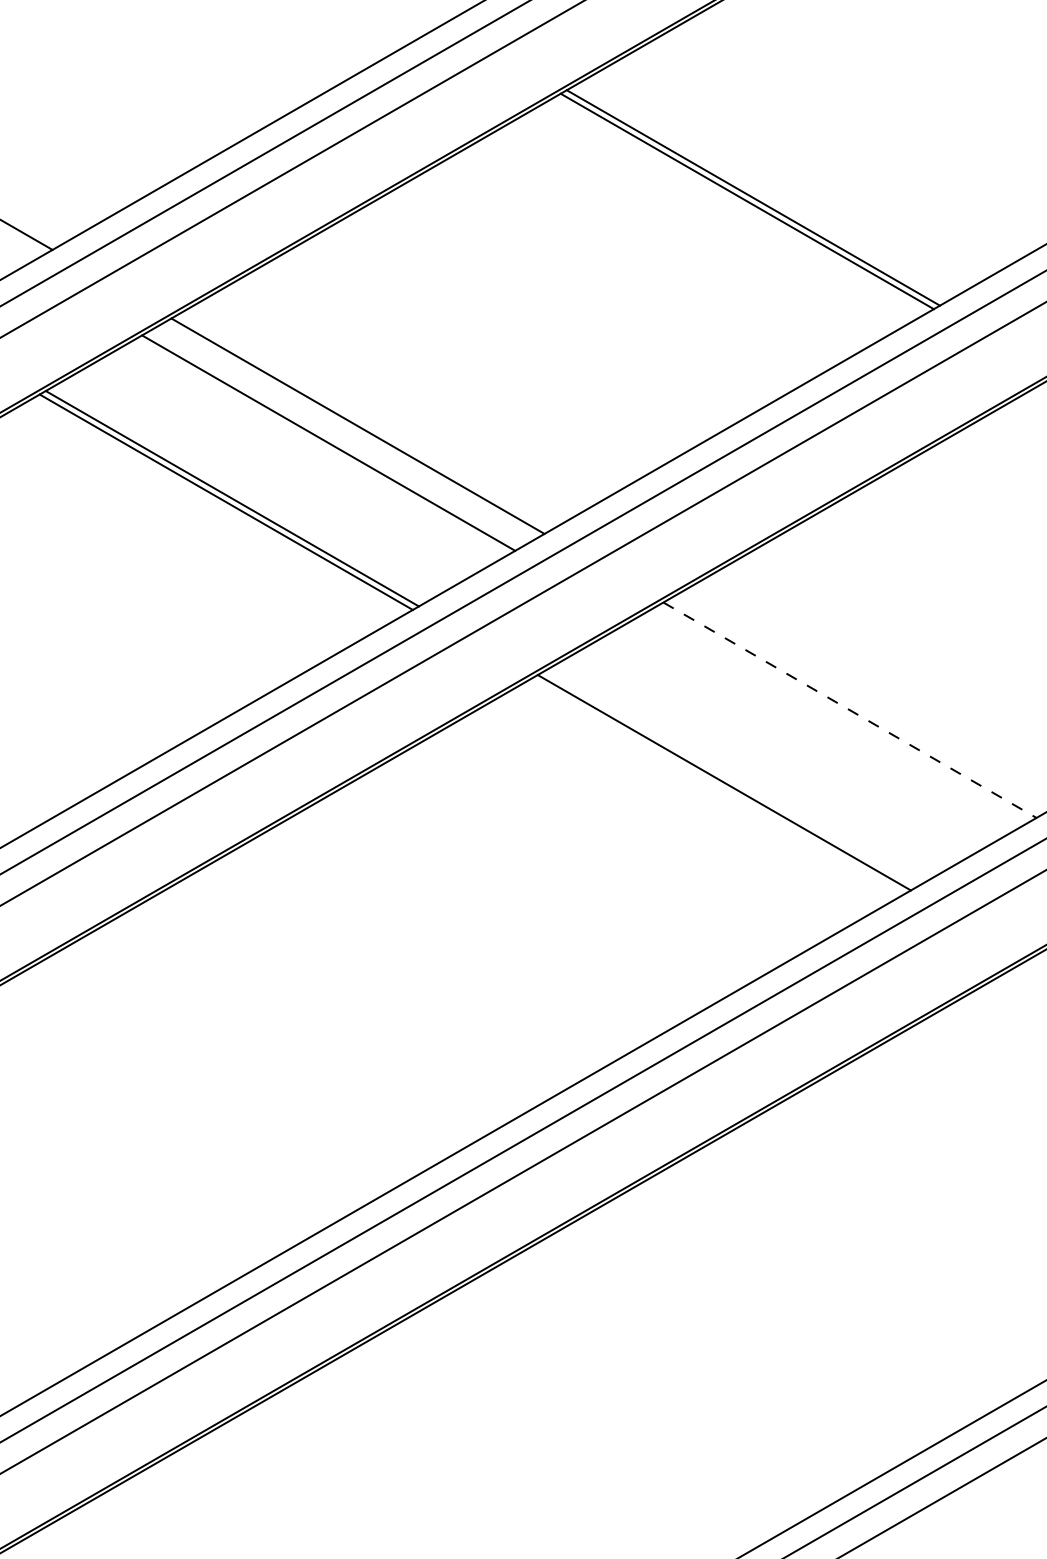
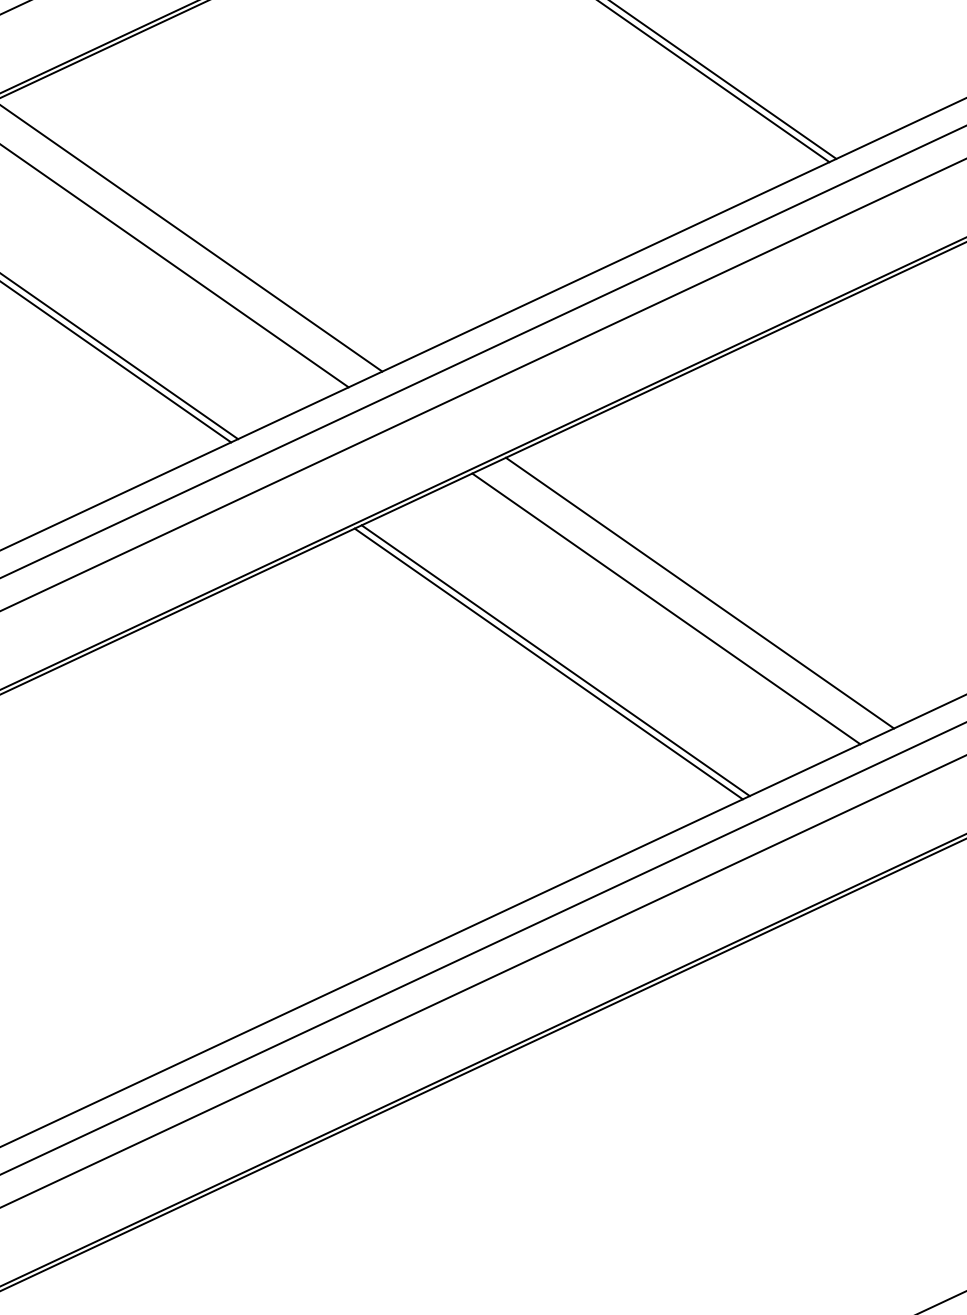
line: (850, 710) -> (700, 593), dashed -> solid
line: (820, 726) -> (666, 608), added
line: (717, 785) -> (547, 663), added

